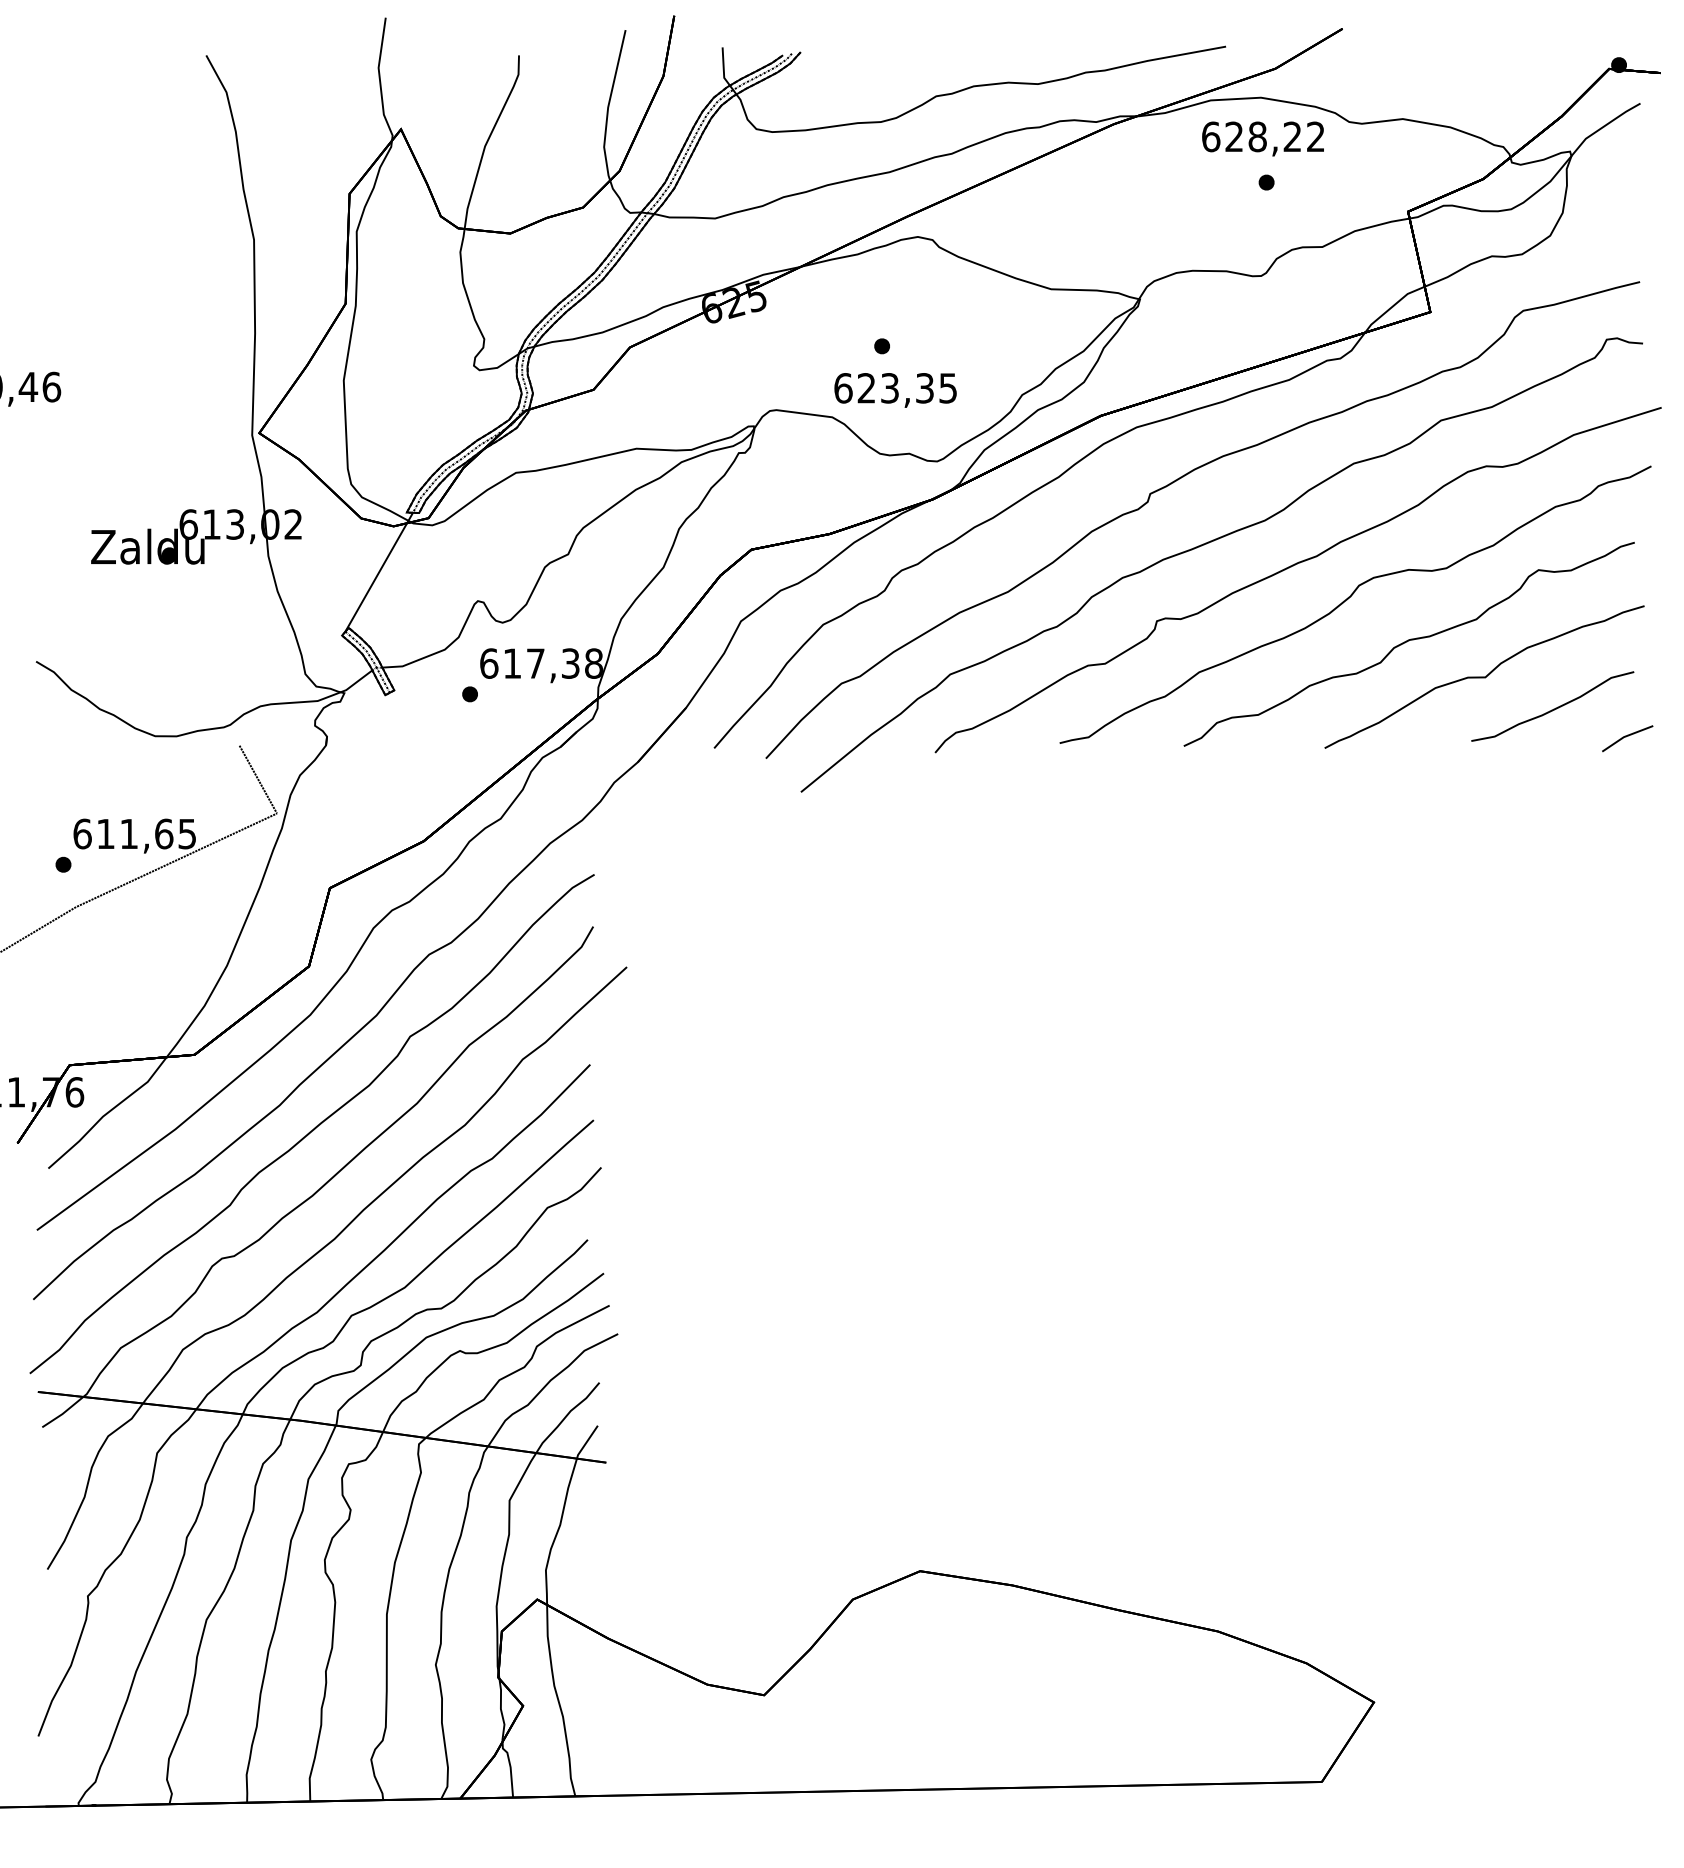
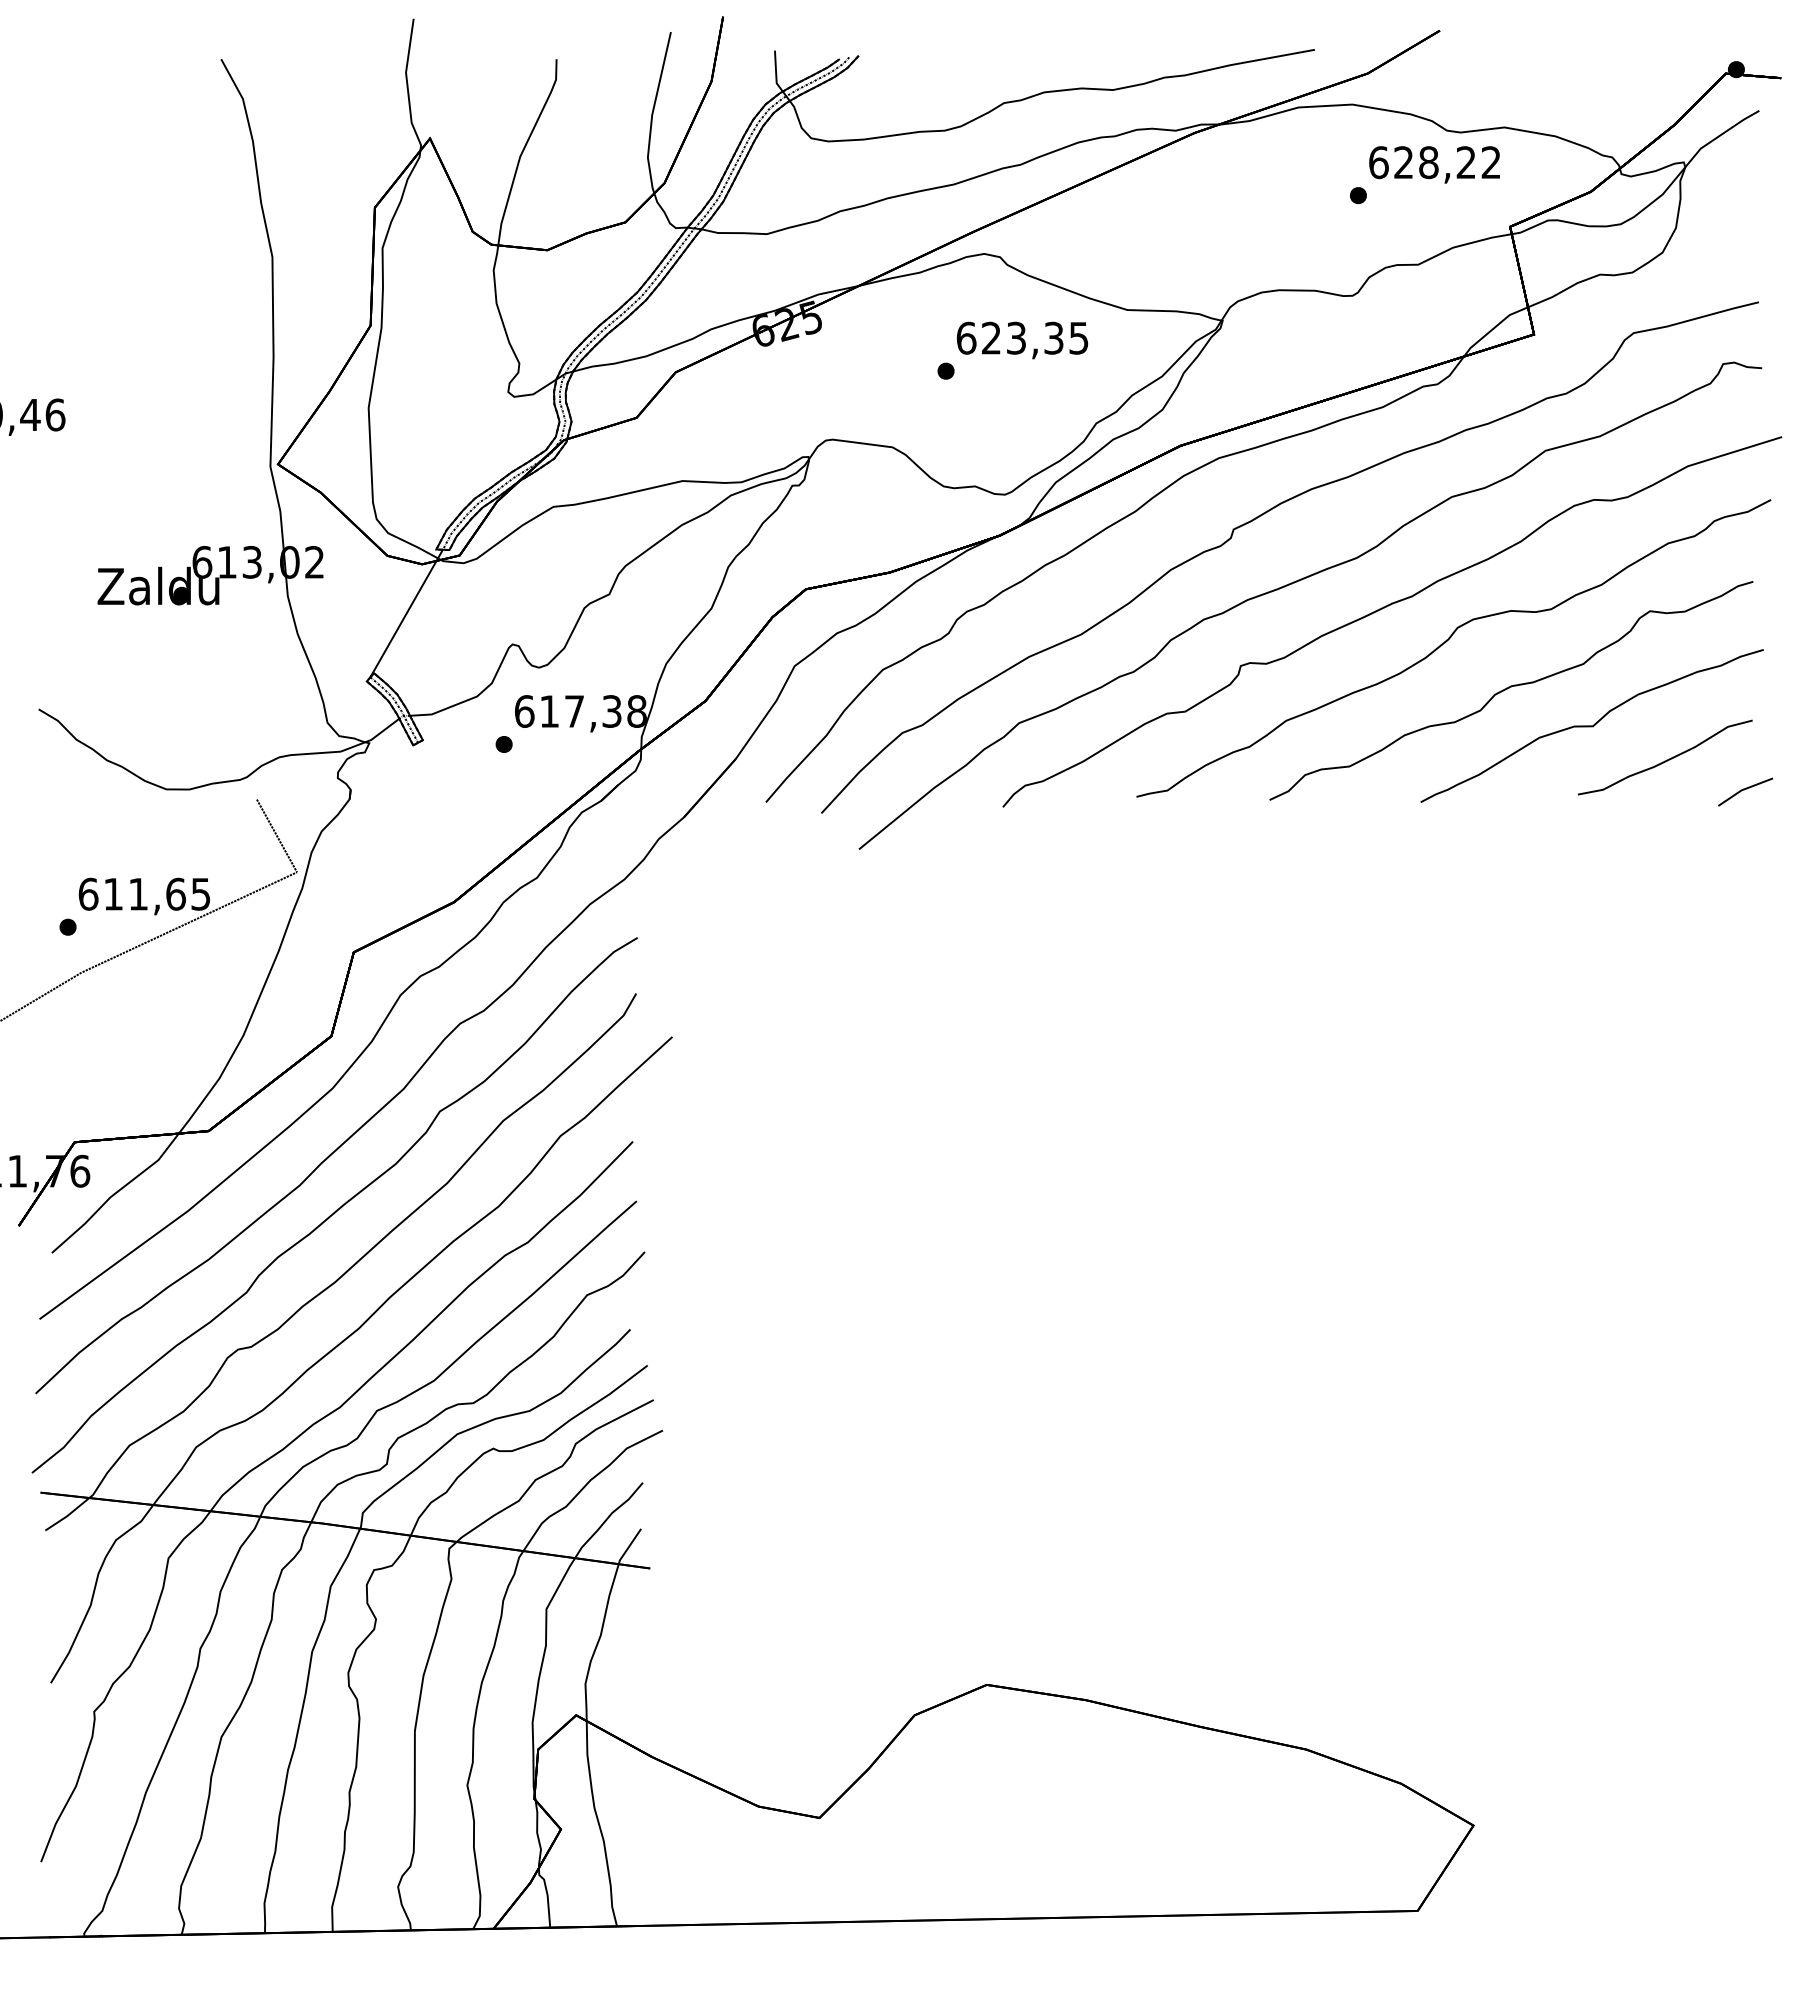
text: (1262, 138) -> (1434, 164), moved
text: (895, 390) -> (1022, 340), moved

